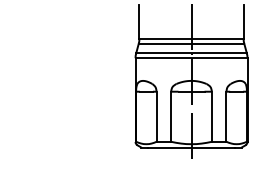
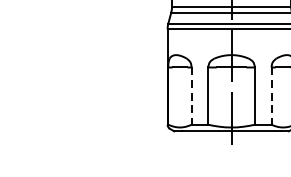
line: (156, 117) -> (191, 96), solid -> dashed
line: (226, 117) -> (271, 96), solid -> dashed

